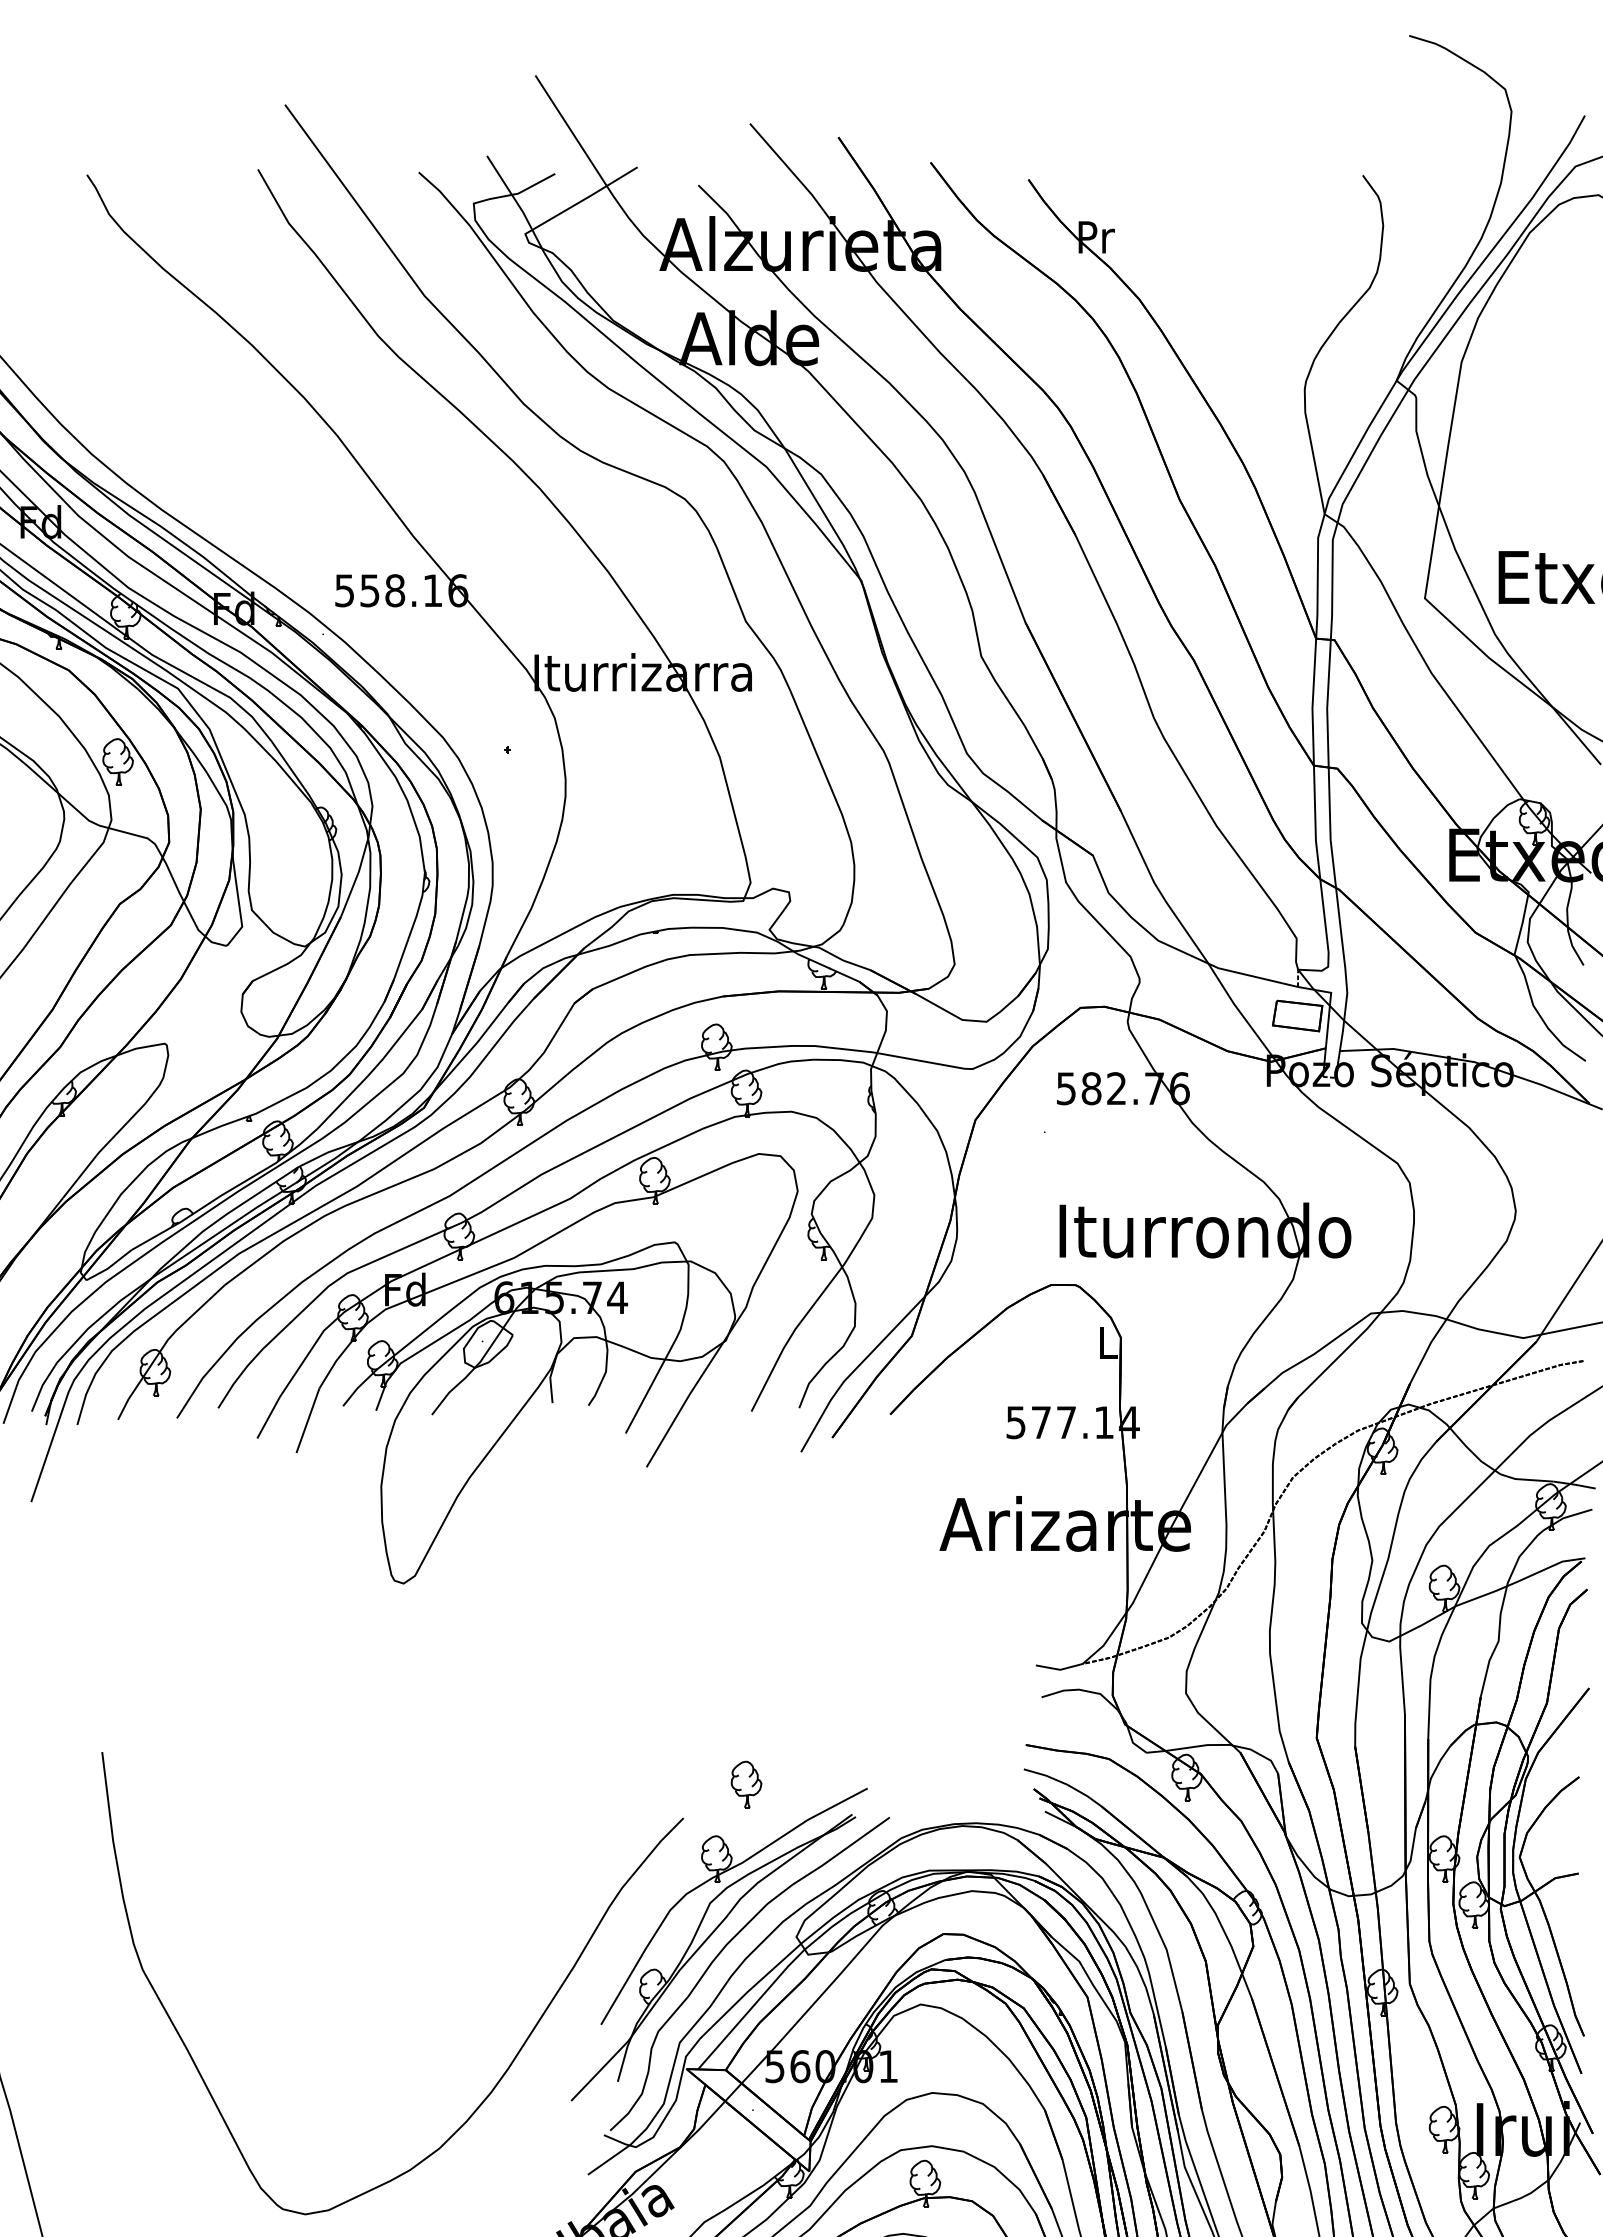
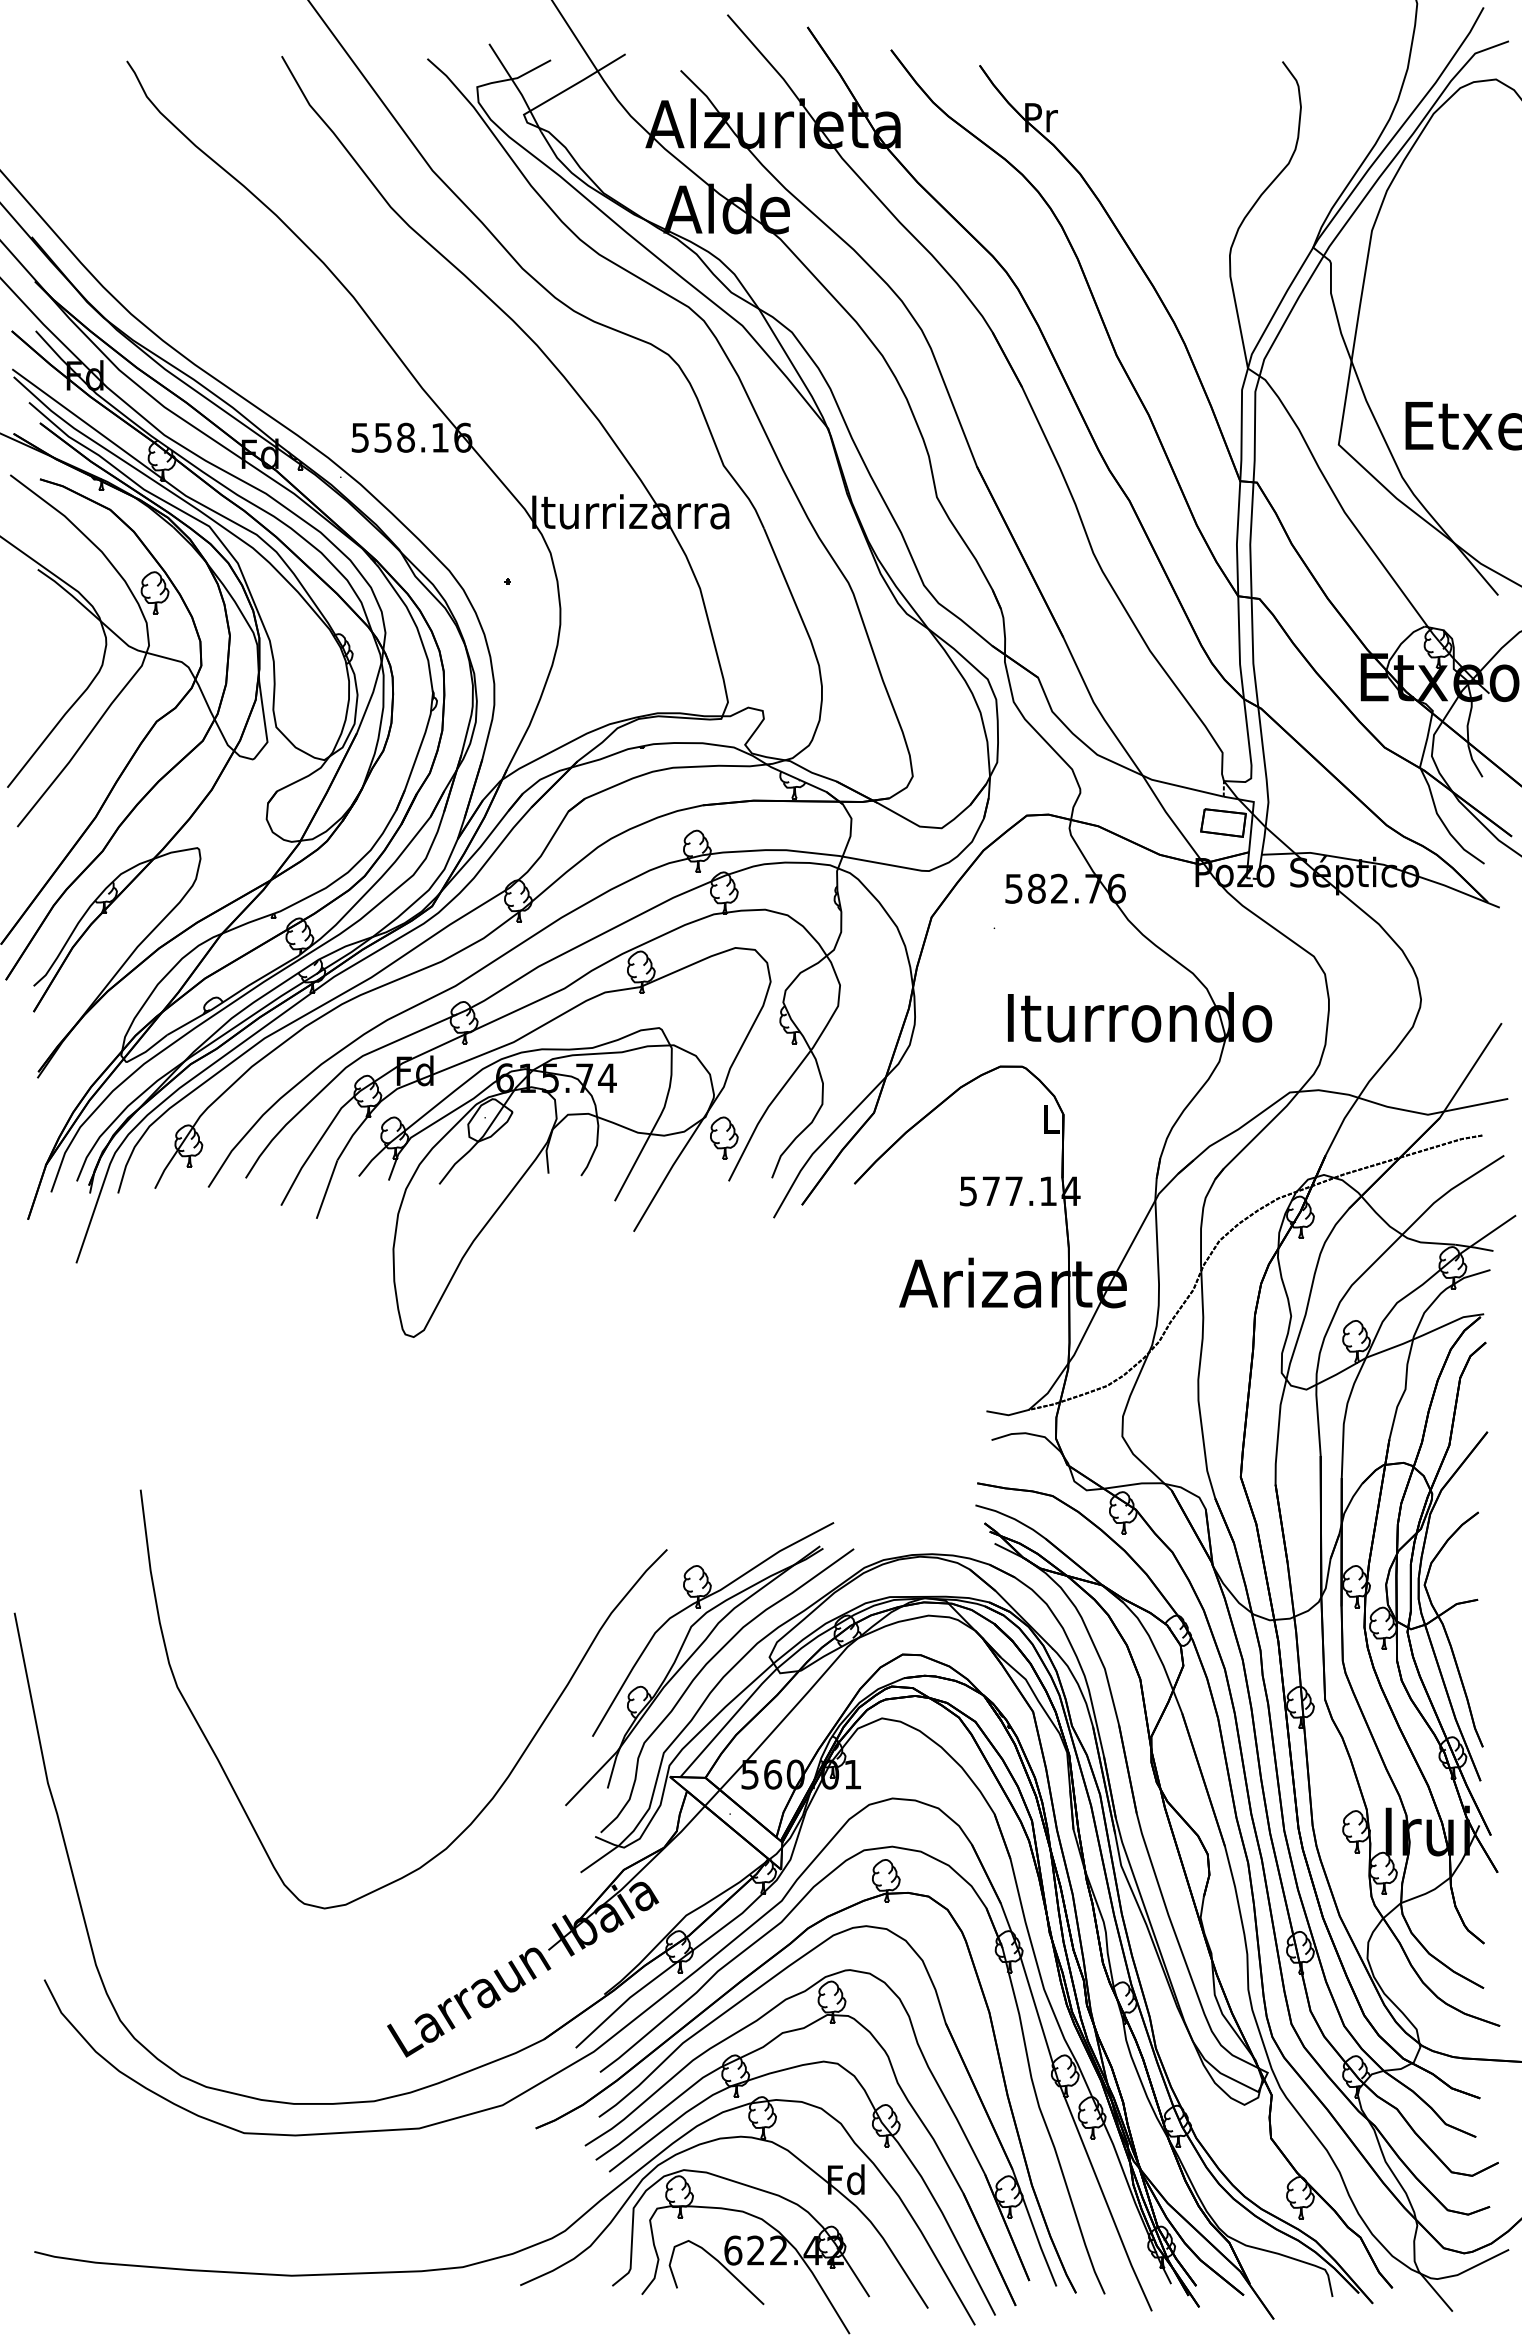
part: (746, 1783) -> (724, 1137), moved

